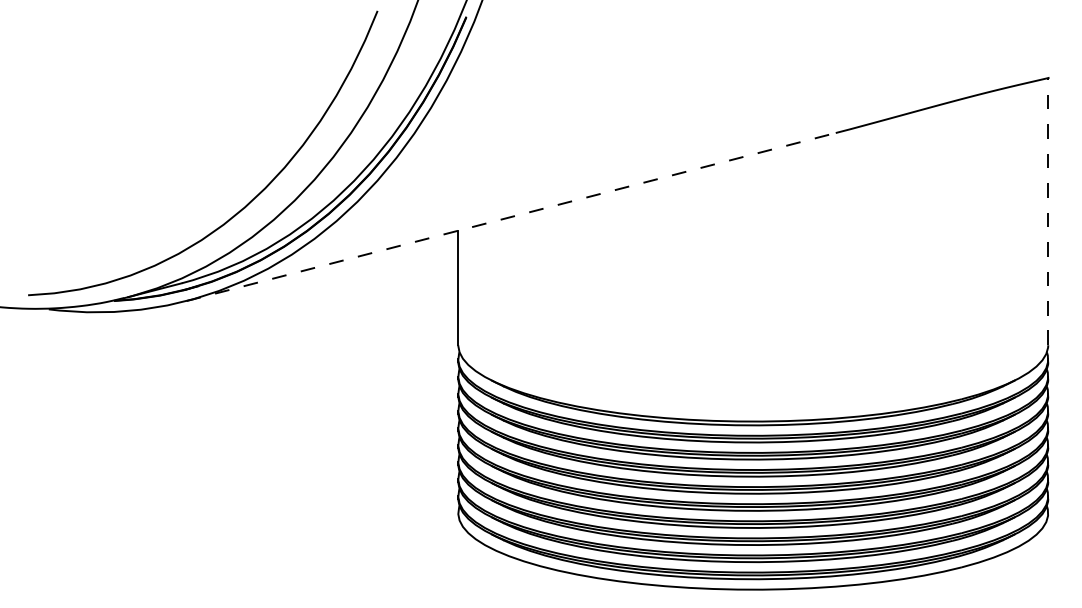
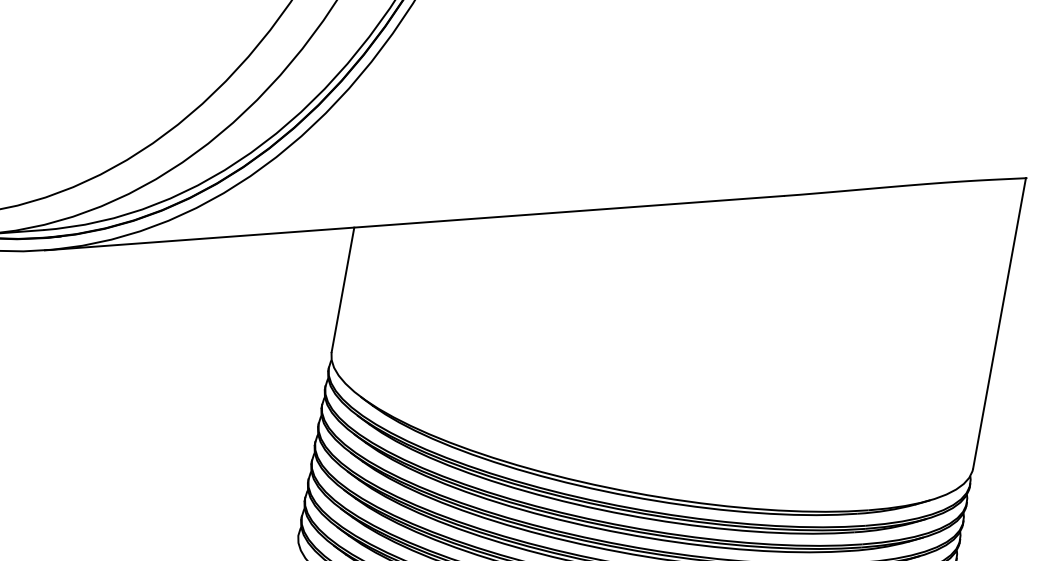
line: (1048, 211) -> (999, 323), dashed -> solid
line: (511, 216) -> (414, 222), dashed -> solid

